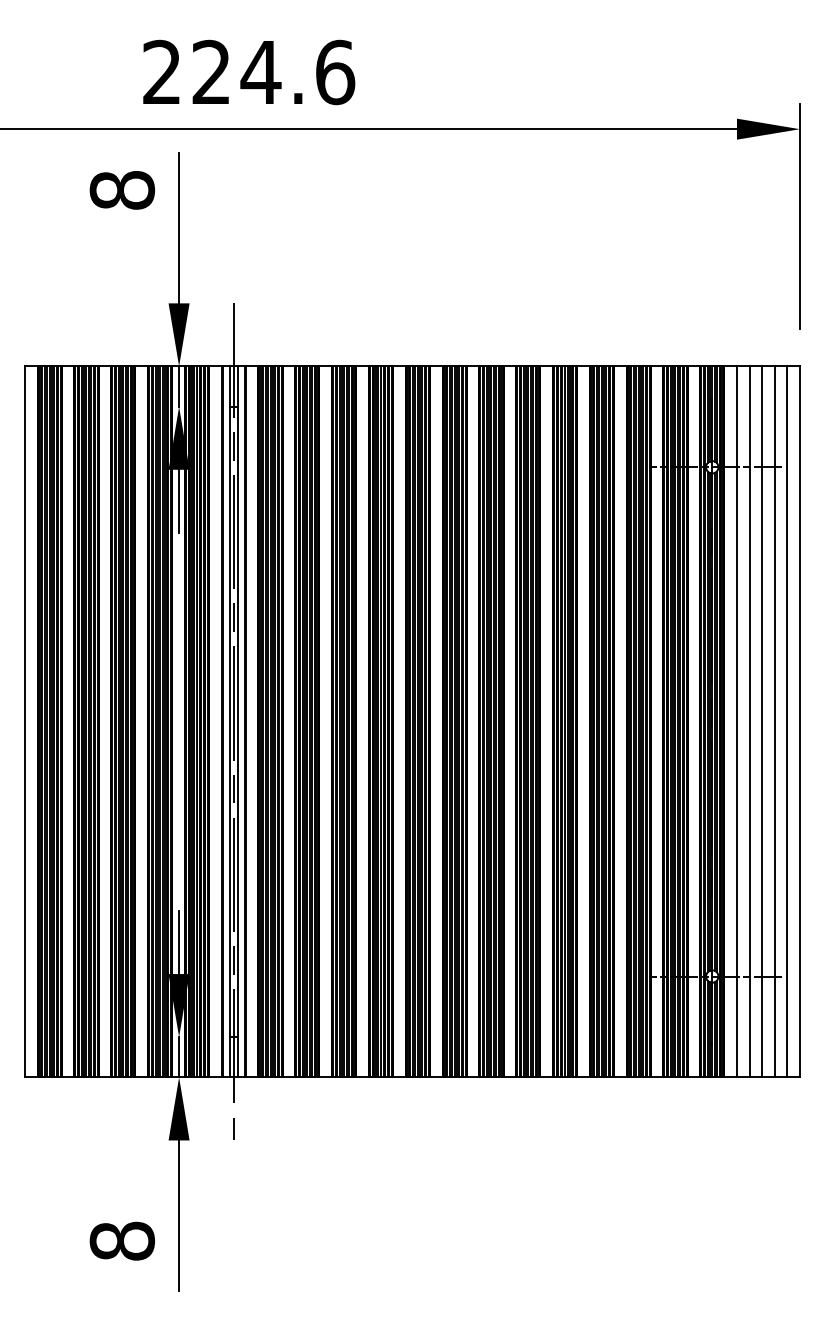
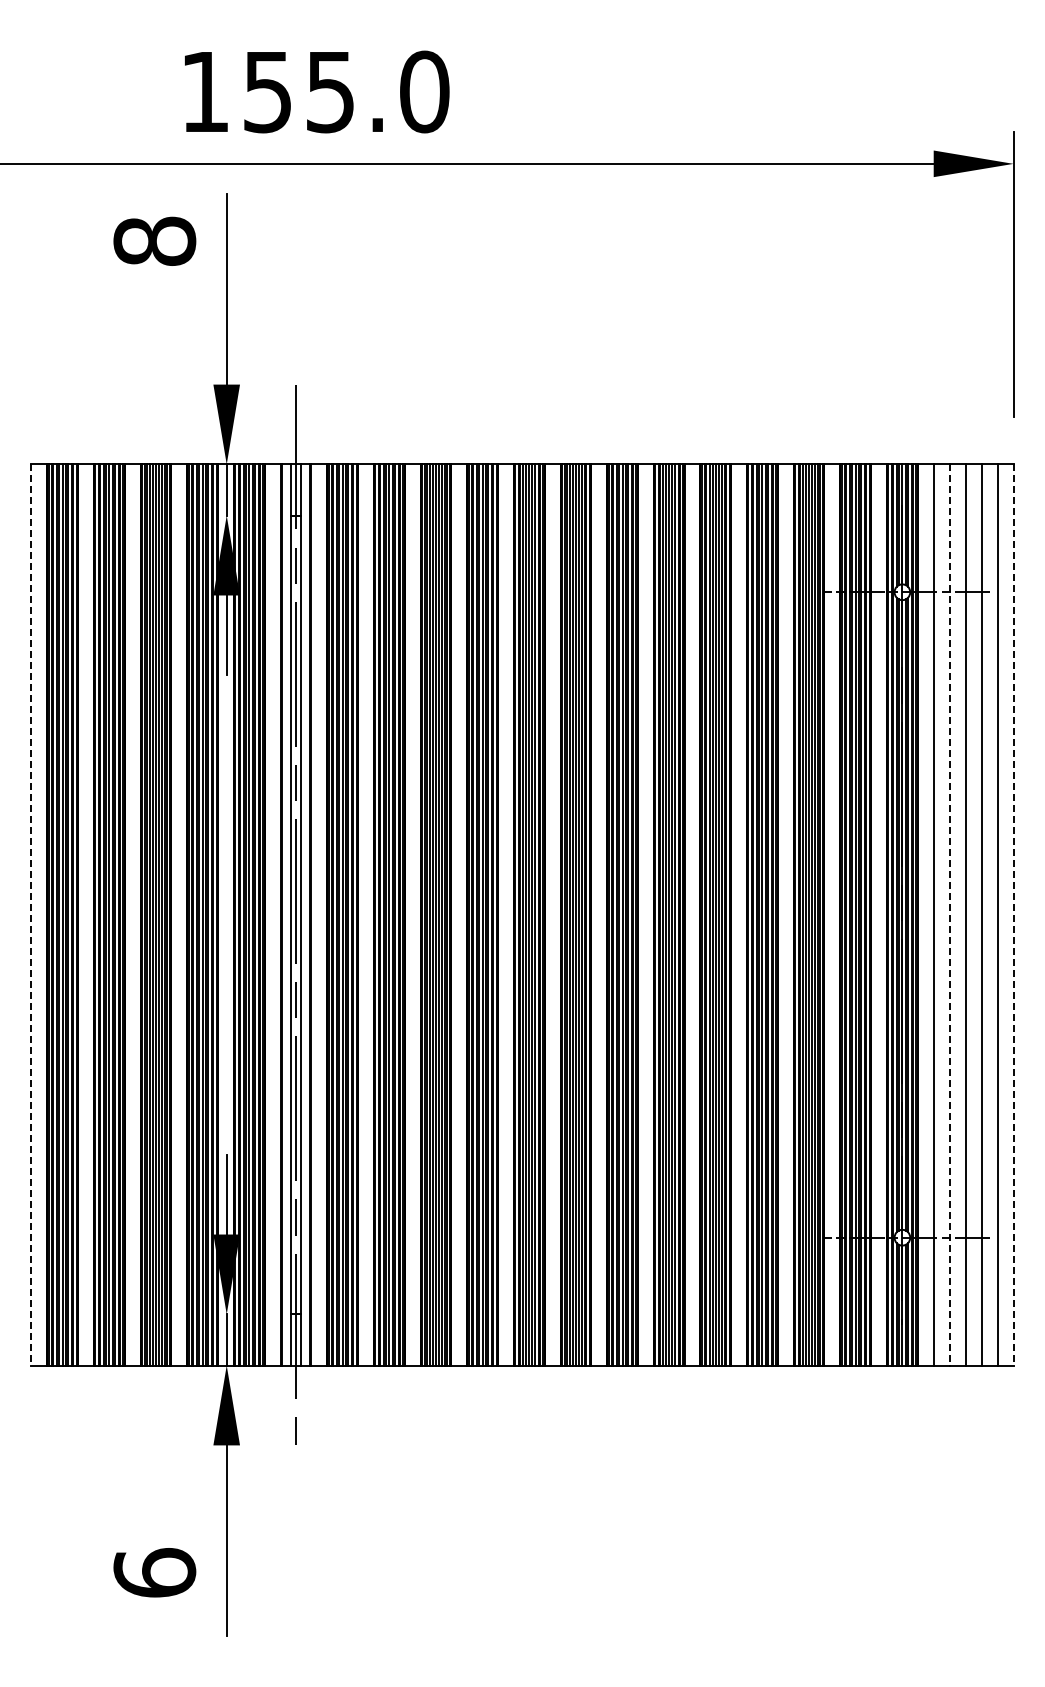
text: (249, 72) -> (315, 91), 224.6 -> 155.0
line: (25, 722) -> (31, 915), solid -> dashed
line: (749, 722) -> (949, 915), solid -> dashed
line: (799, 722) -> (1013, 915), solid -> dashed
text: (122, 1240) -> (154, 1572), 8 -> 6

